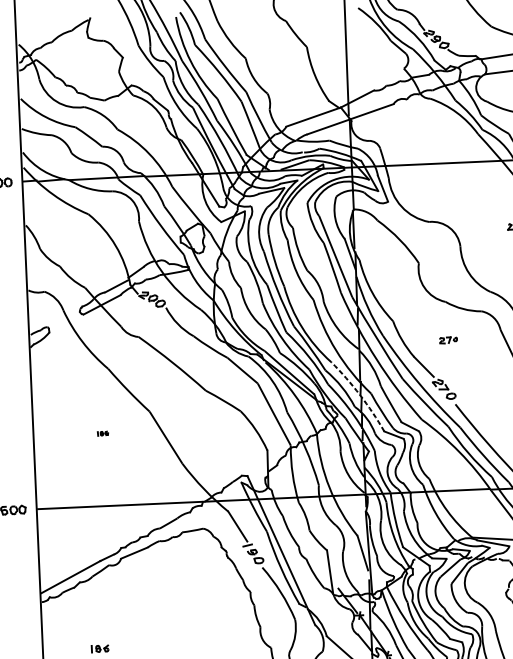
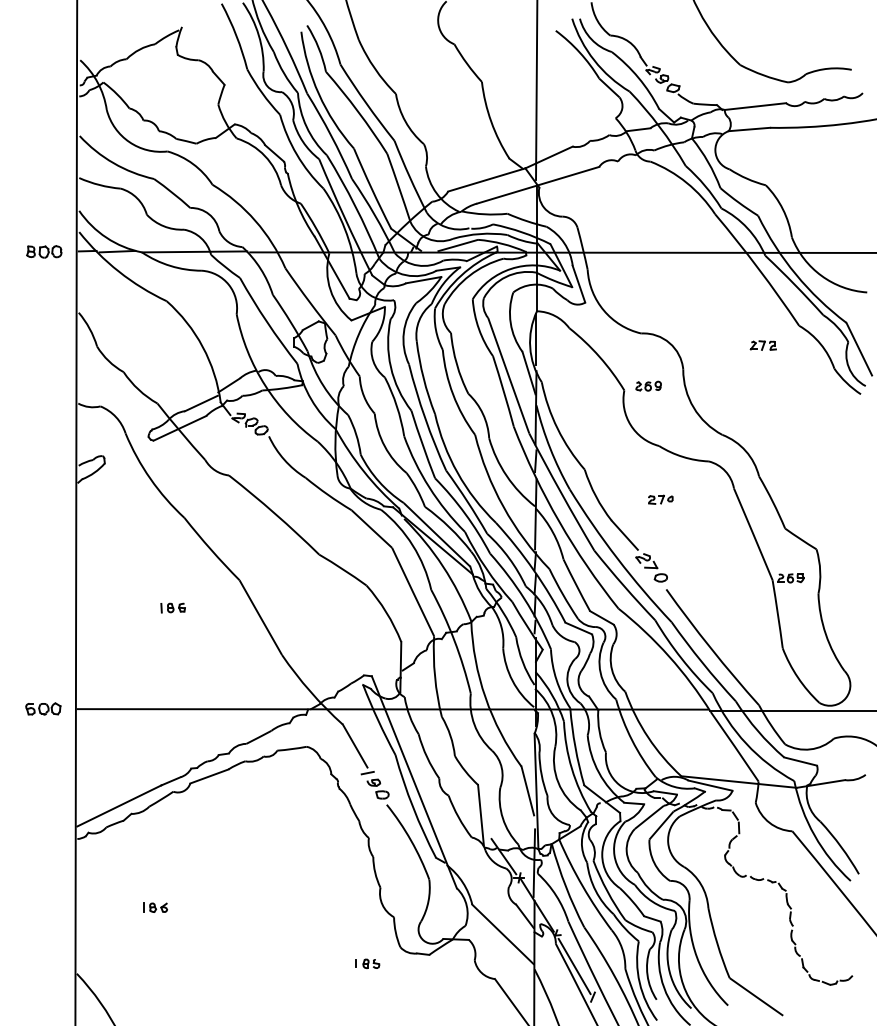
part: (436, 258) -> (648, 385), added
arc: (359, 395) -> (533, 570), dashed -> solid
part: (102, 433) -> (172, 607), size x1.67

